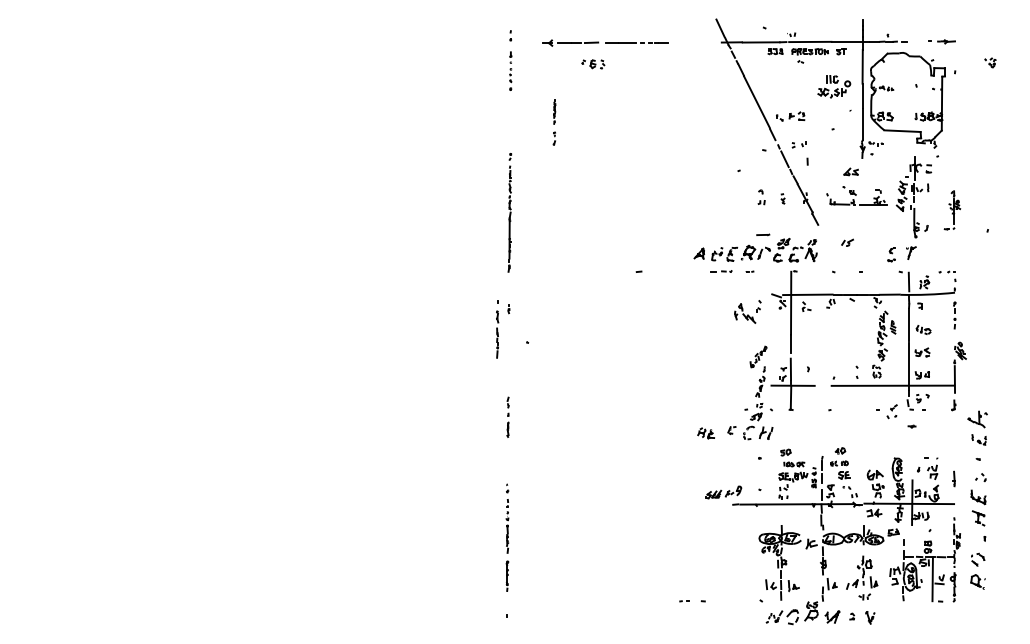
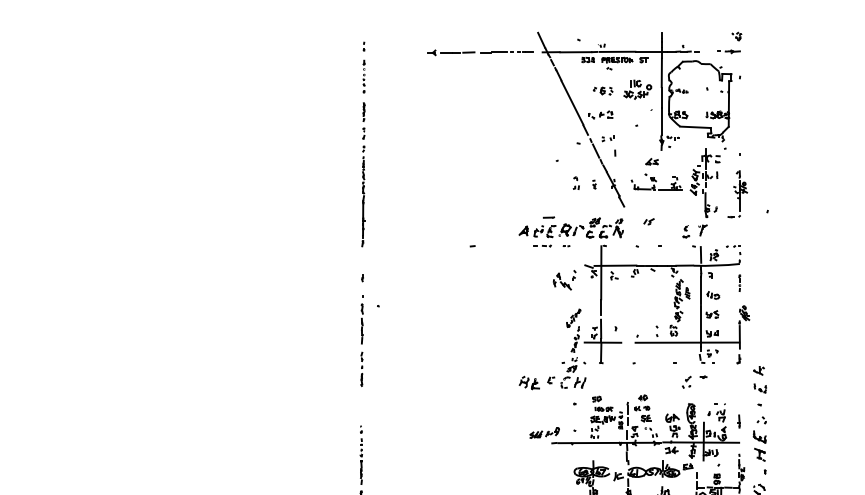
part: (605, 42) -> (480, 52), moved
part: (990, 62) -> (736, 36), moved
part: (593, 64) -> (603, 91), moved
part: (554, 122) -> (363, 119), moved
part: (952, 210) -> (737, 194), size x1.43
part: (763, 234) -> (549, 217), moved
part: (954, 315) -> (739, 283), size x0.71
part: (497, 329) -> (362, 319), moved
part: (891, 411) -> (686, 382), moved
part: (977, 418) -> (758, 370), size x0.62
part: (705, 433) -> (528, 383), size x1.43

